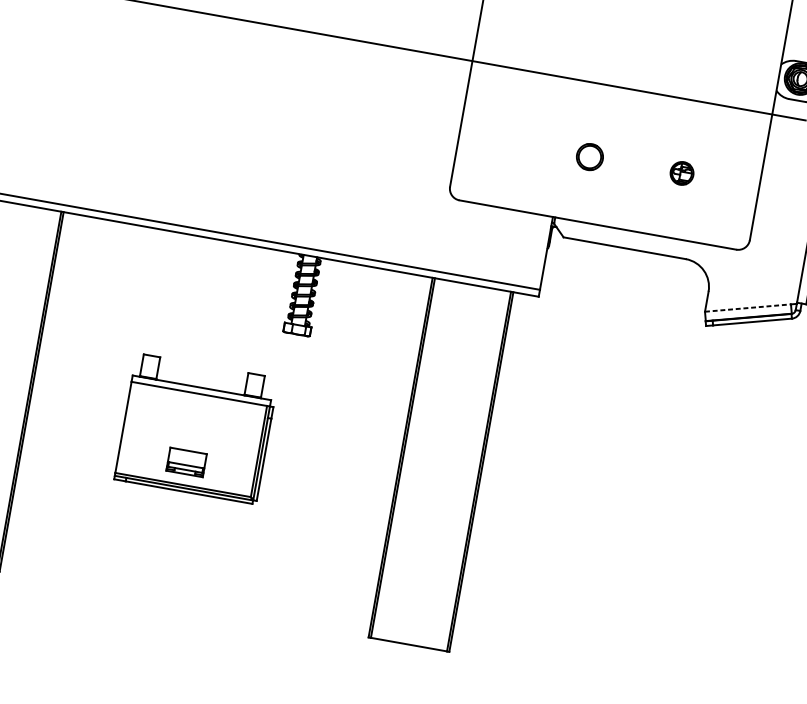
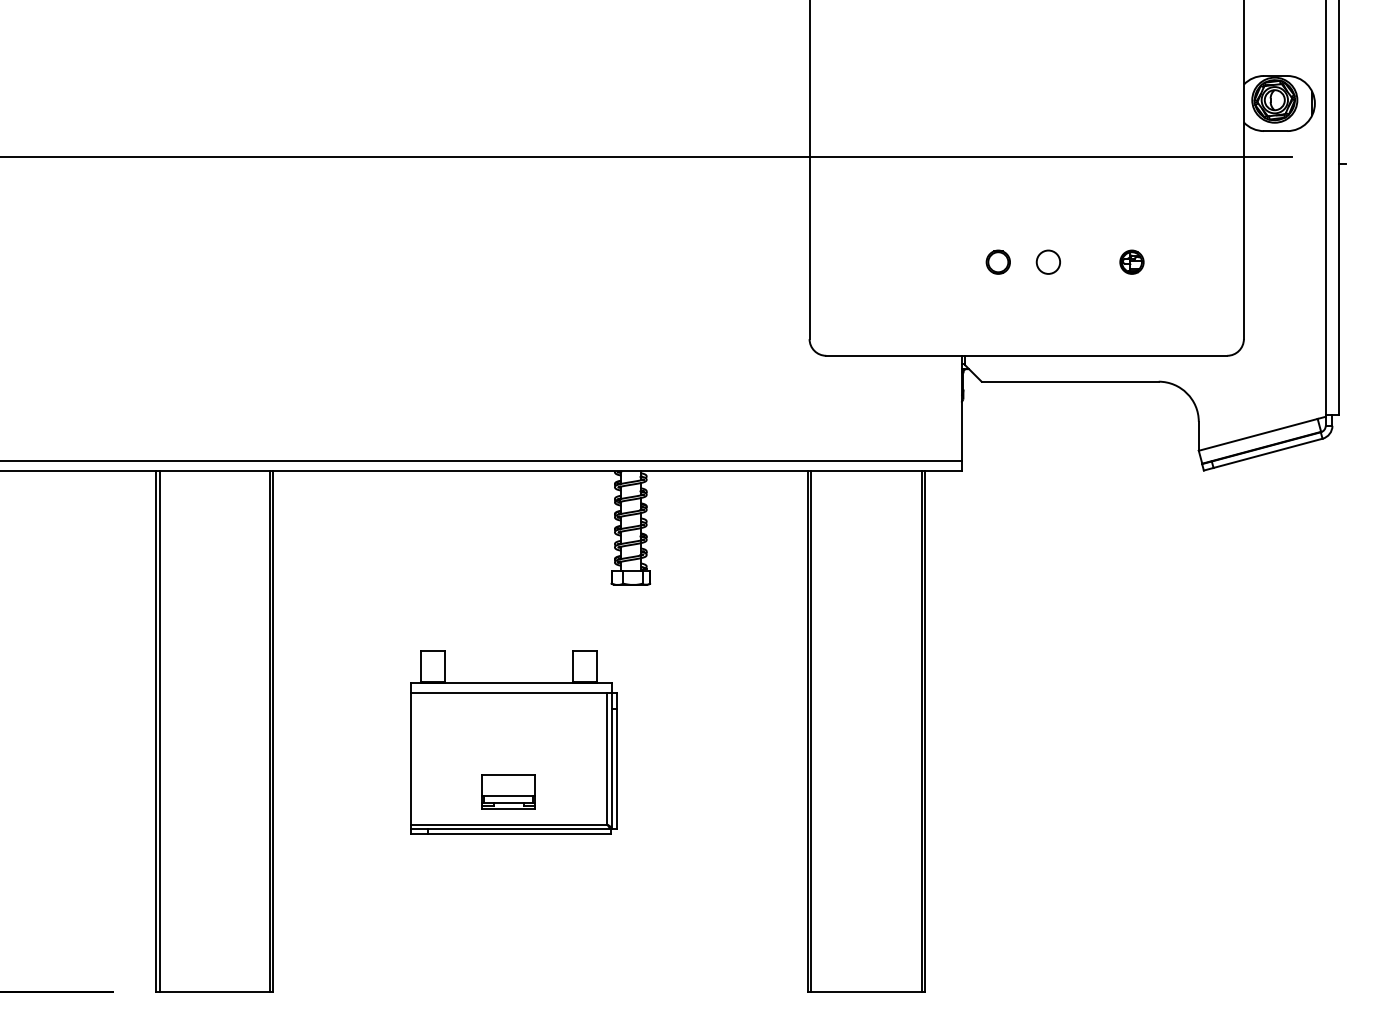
part: (589, 156) -> (997, 261), size x0.62
circle: (623, 162) -> (1047, 261), added
part: (681, 172) -> (1131, 261), size x0.71
line: (748, 307) -> (1258, 434), dashed -> solid

